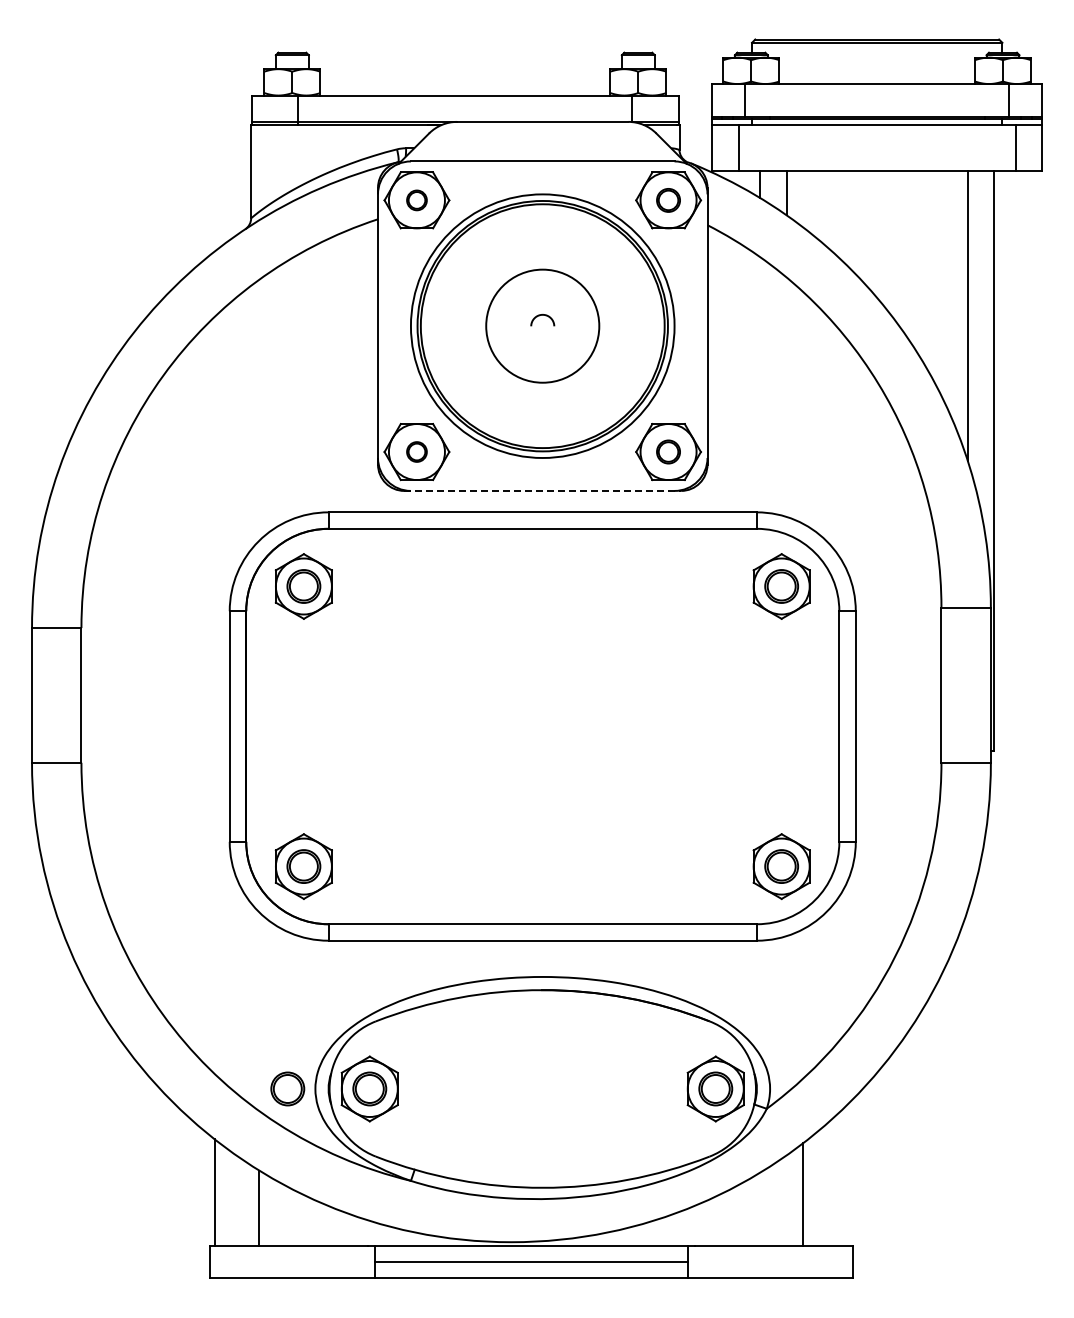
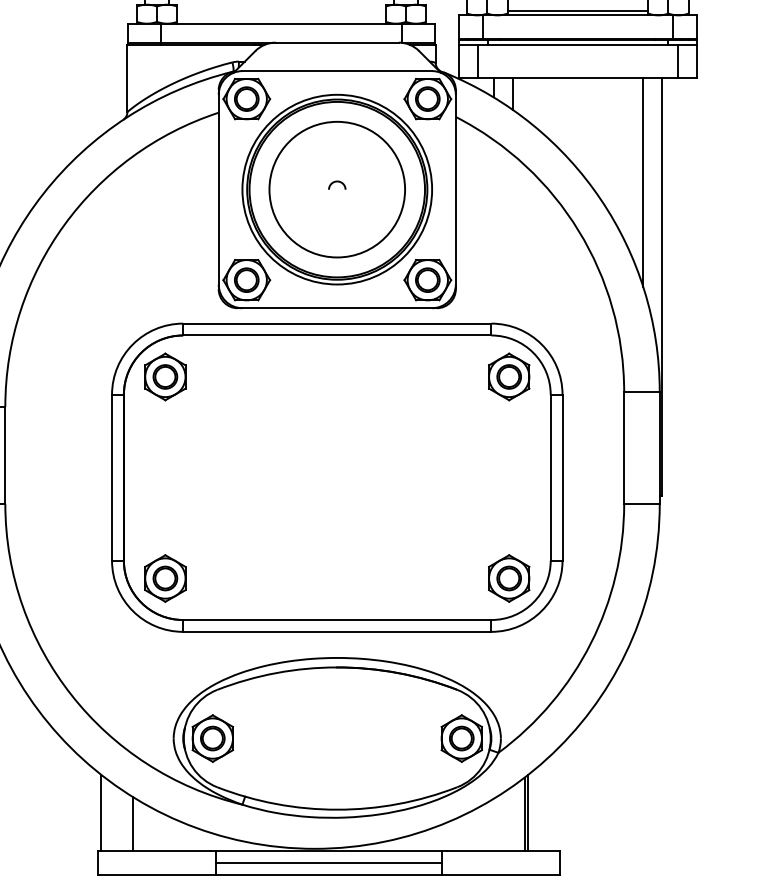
line: (877, 77) -> (578, 10), added
part: (416, 200) -> (246, 99), size x1.67
part: (668, 200) -> (427, 99), size x1.43
circle: (542, 325) -> (337, 189), size x1.67
part: (416, 451) -> (246, 279), size x1.67
part: (668, 451) -> (427, 279), size x1.43
line: (543, 490) -> (337, 307), dashed -> solid
part: (287, 1088) -> (153, 738), removed
line: (808, 1192) -> (528, 813), added

